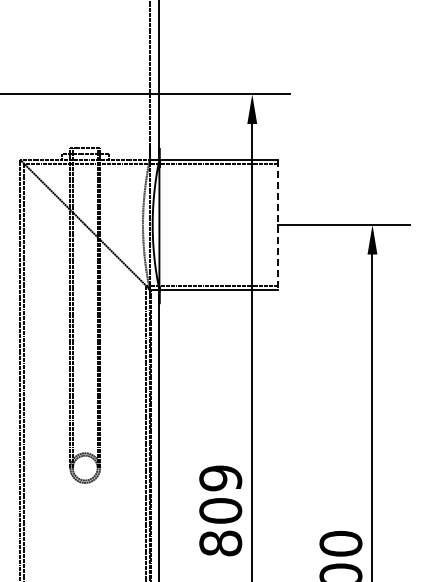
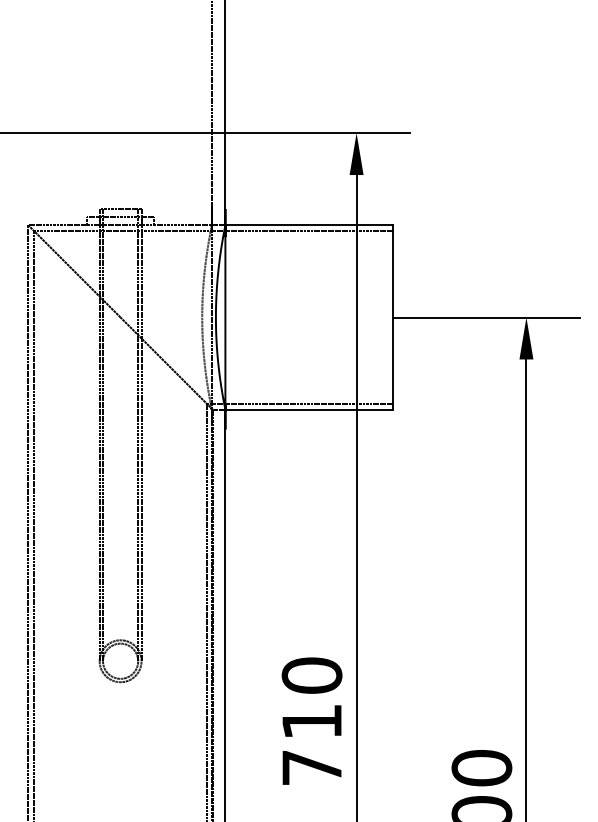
line: (278, 225) -> (393, 318), dashed -> solid
text: (220, 510) -> (311, 721), 809 -> 710

